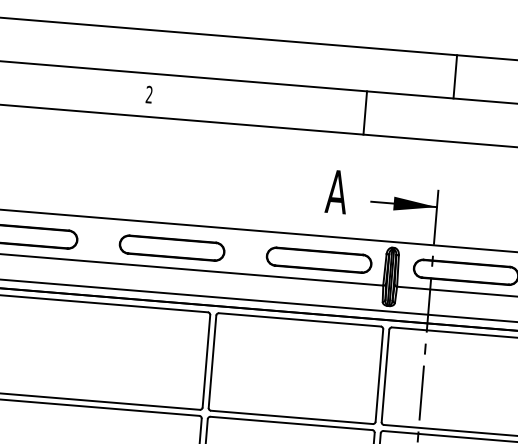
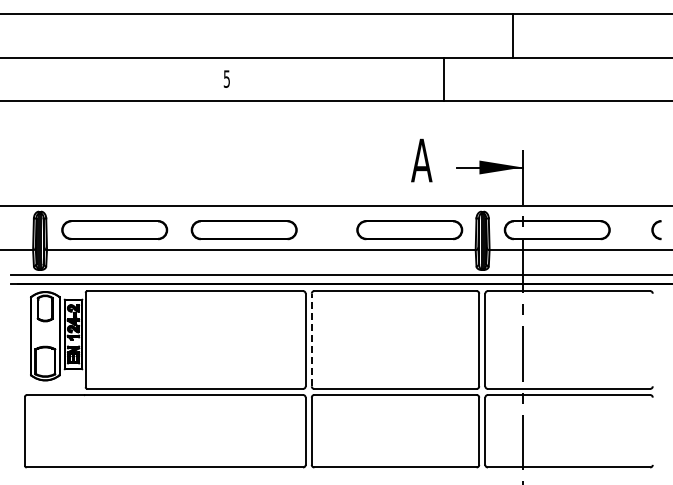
line: (455, 76) -> (513, 35), moved
text: (148, 94) -> (226, 78), 2 -> 5
part: (171, 248) -> (243, 230), moved
line: (212, 361) -> (311, 339), solid -> dashed

